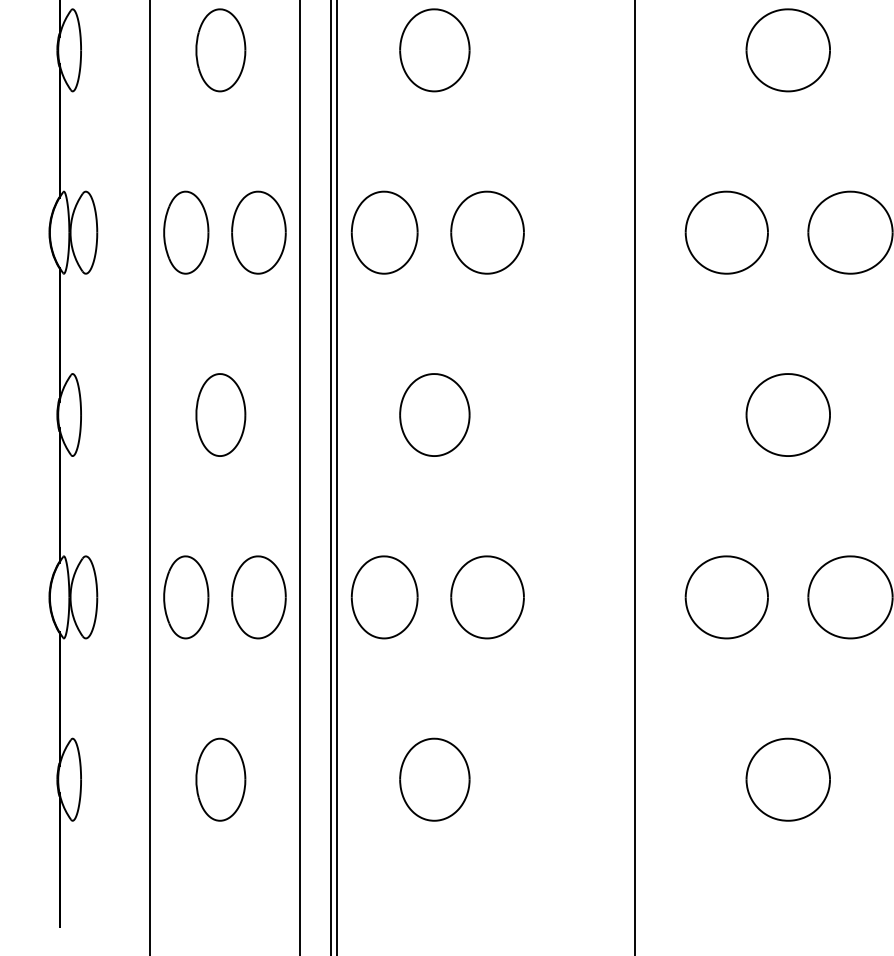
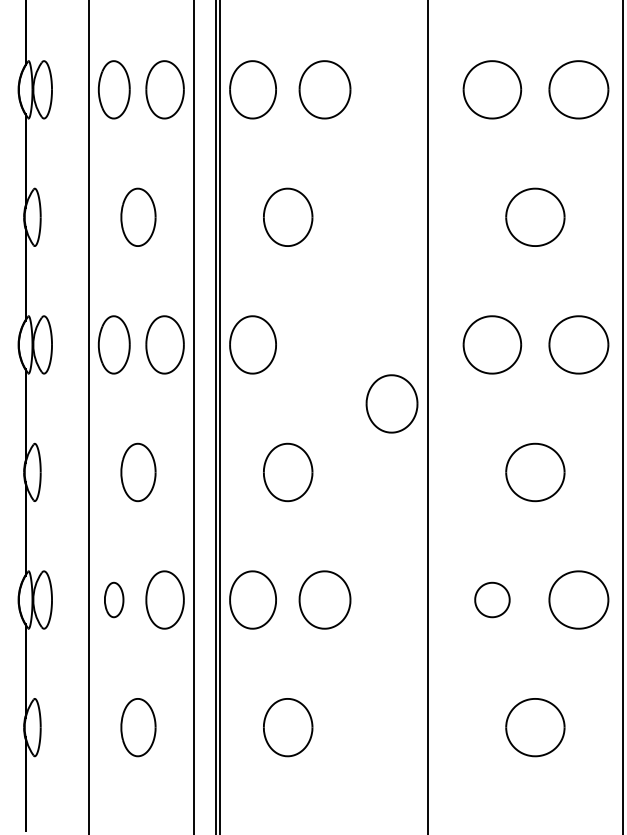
part: (486, 232) -> (391, 403), moved
part: (185, 596) -> (113, 599), size x0.6
part: (726, 596) -> (492, 599), size x0.6

